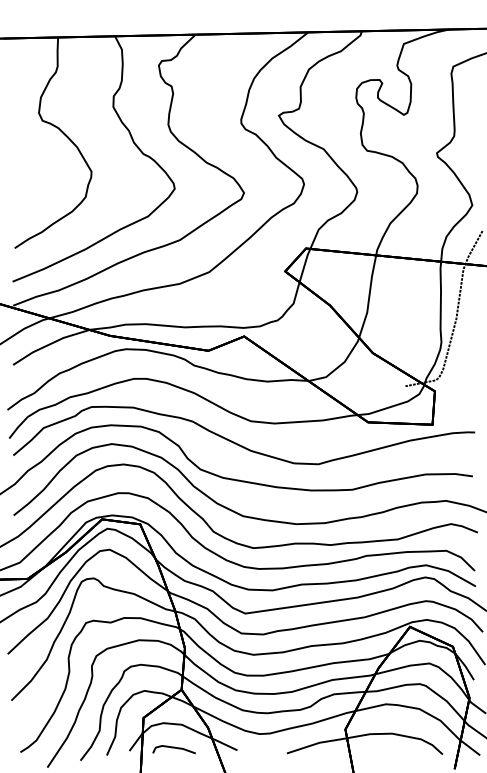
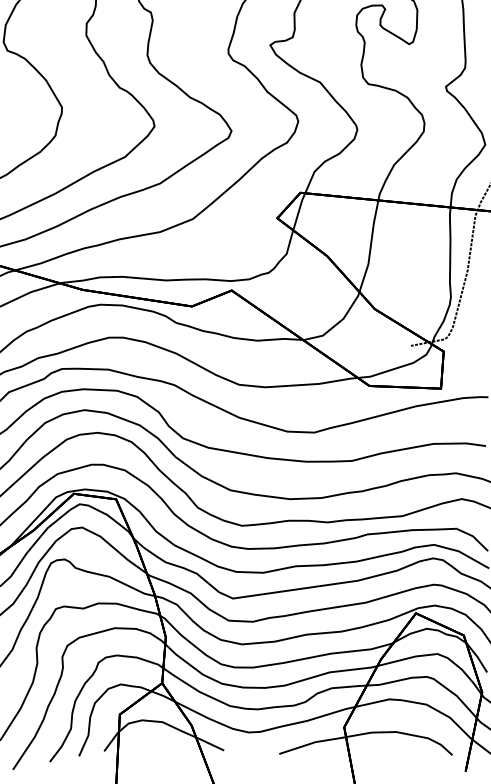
line: (173, 748) -> (153, 748), removed

